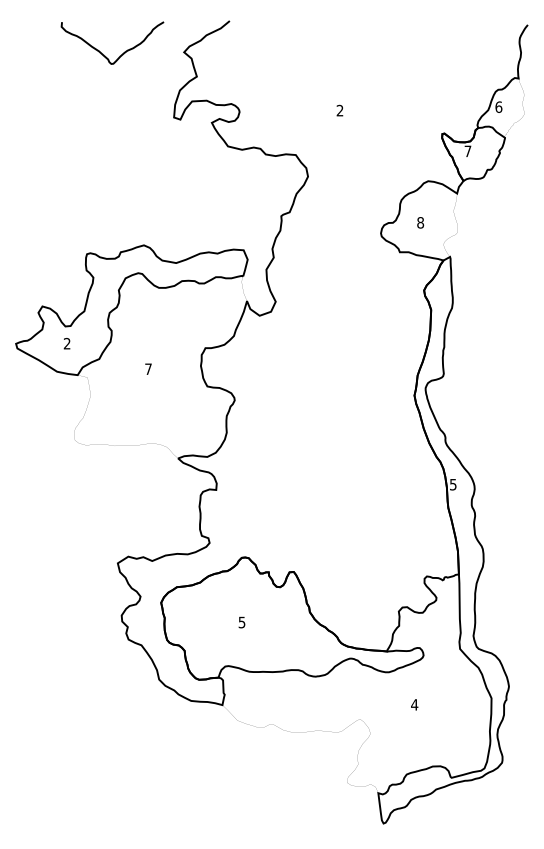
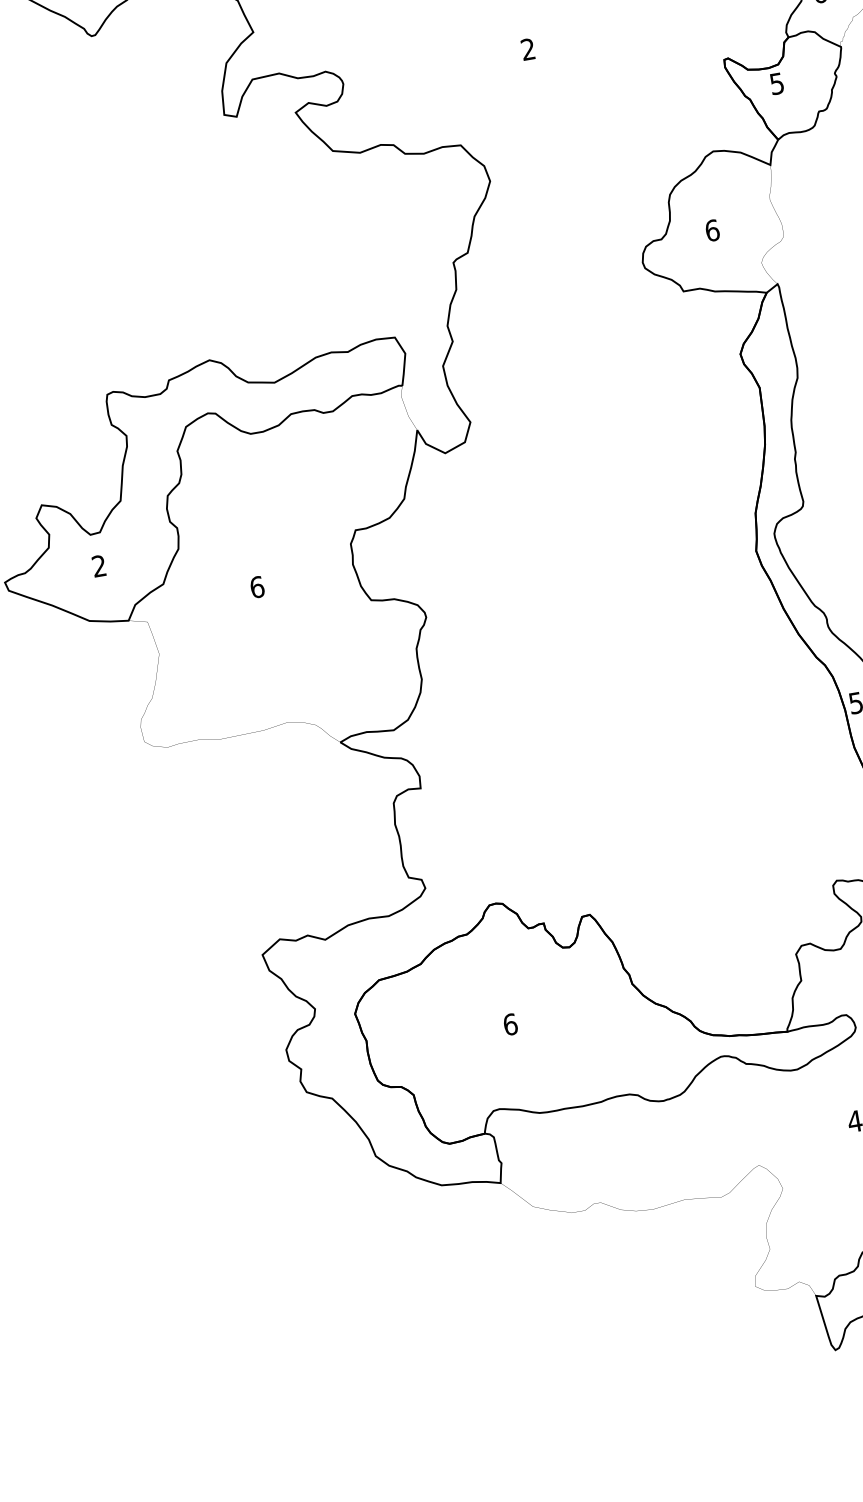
text: (467, 151) -> (776, 84), 7 -> 5
text: (420, 222) -> (712, 230), 8 -> 6
text: (148, 369) -> (257, 587), 7 -> 6
text: (241, 622) -> (509, 1024), 5 -> 6

